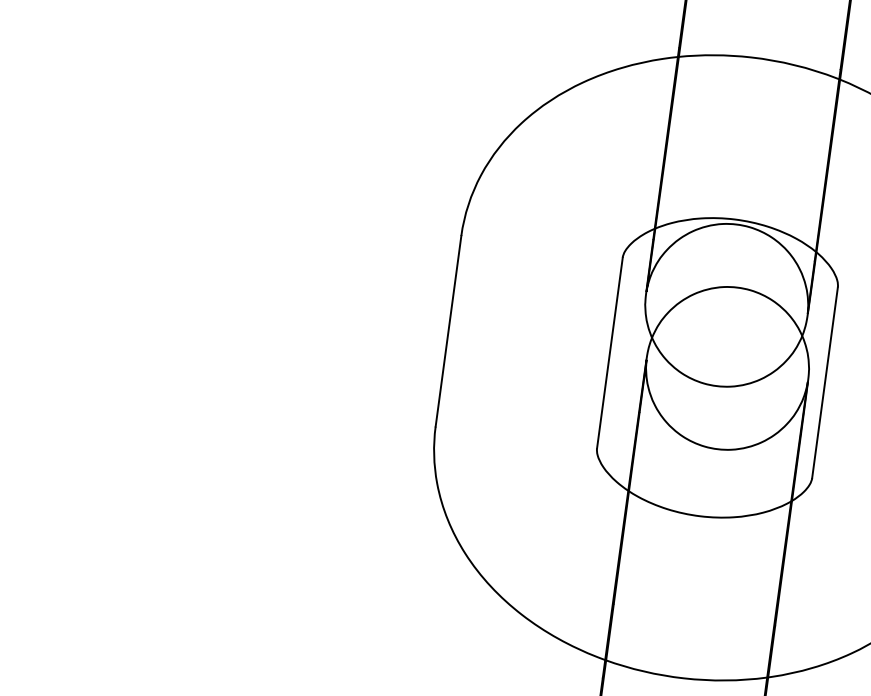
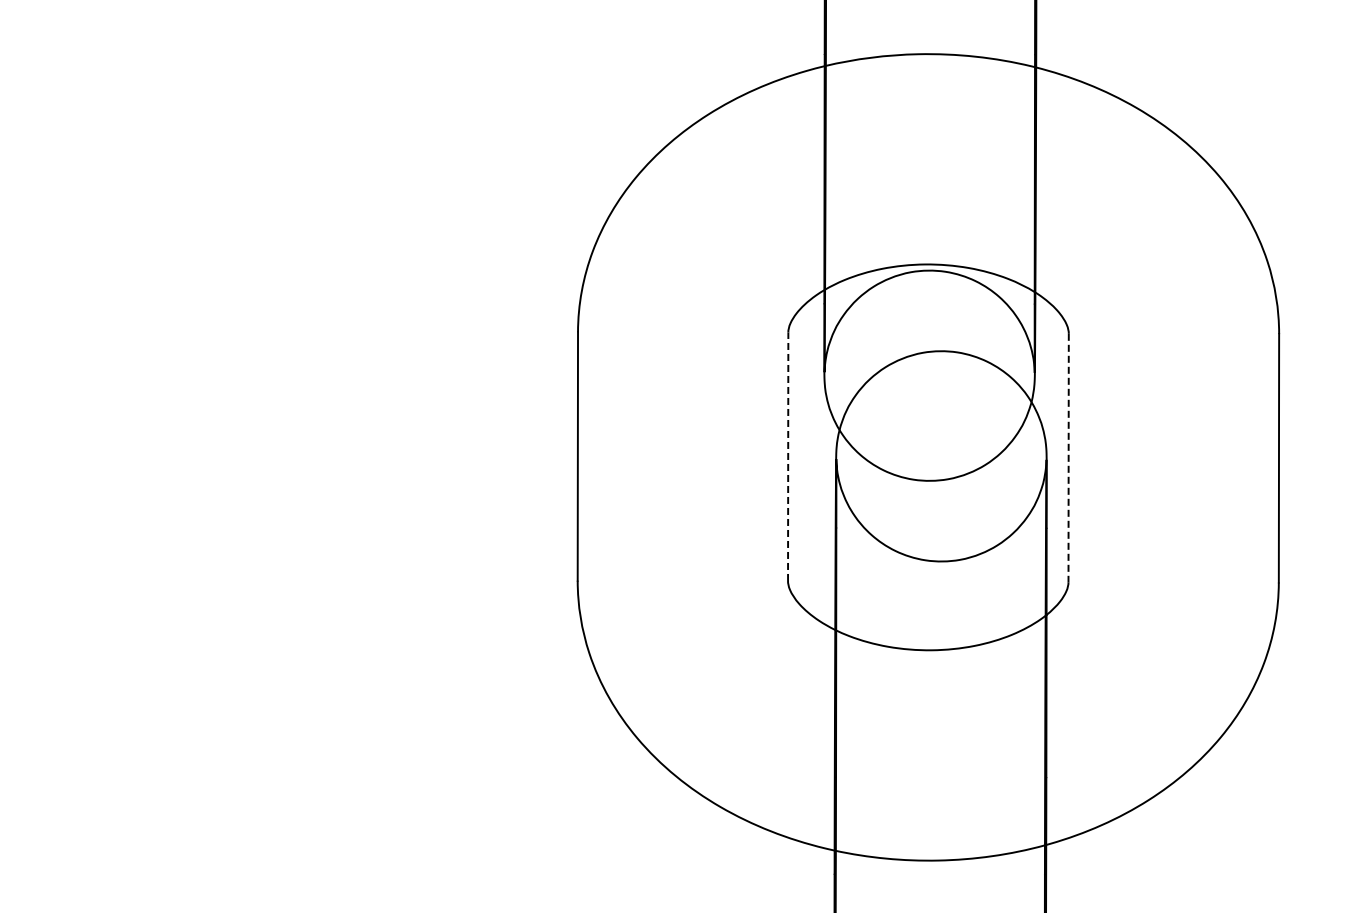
line: (610, 352) -> (788, 456), solid -> dashed
line: (824, 383) -> (1068, 458), solid -> dashed

